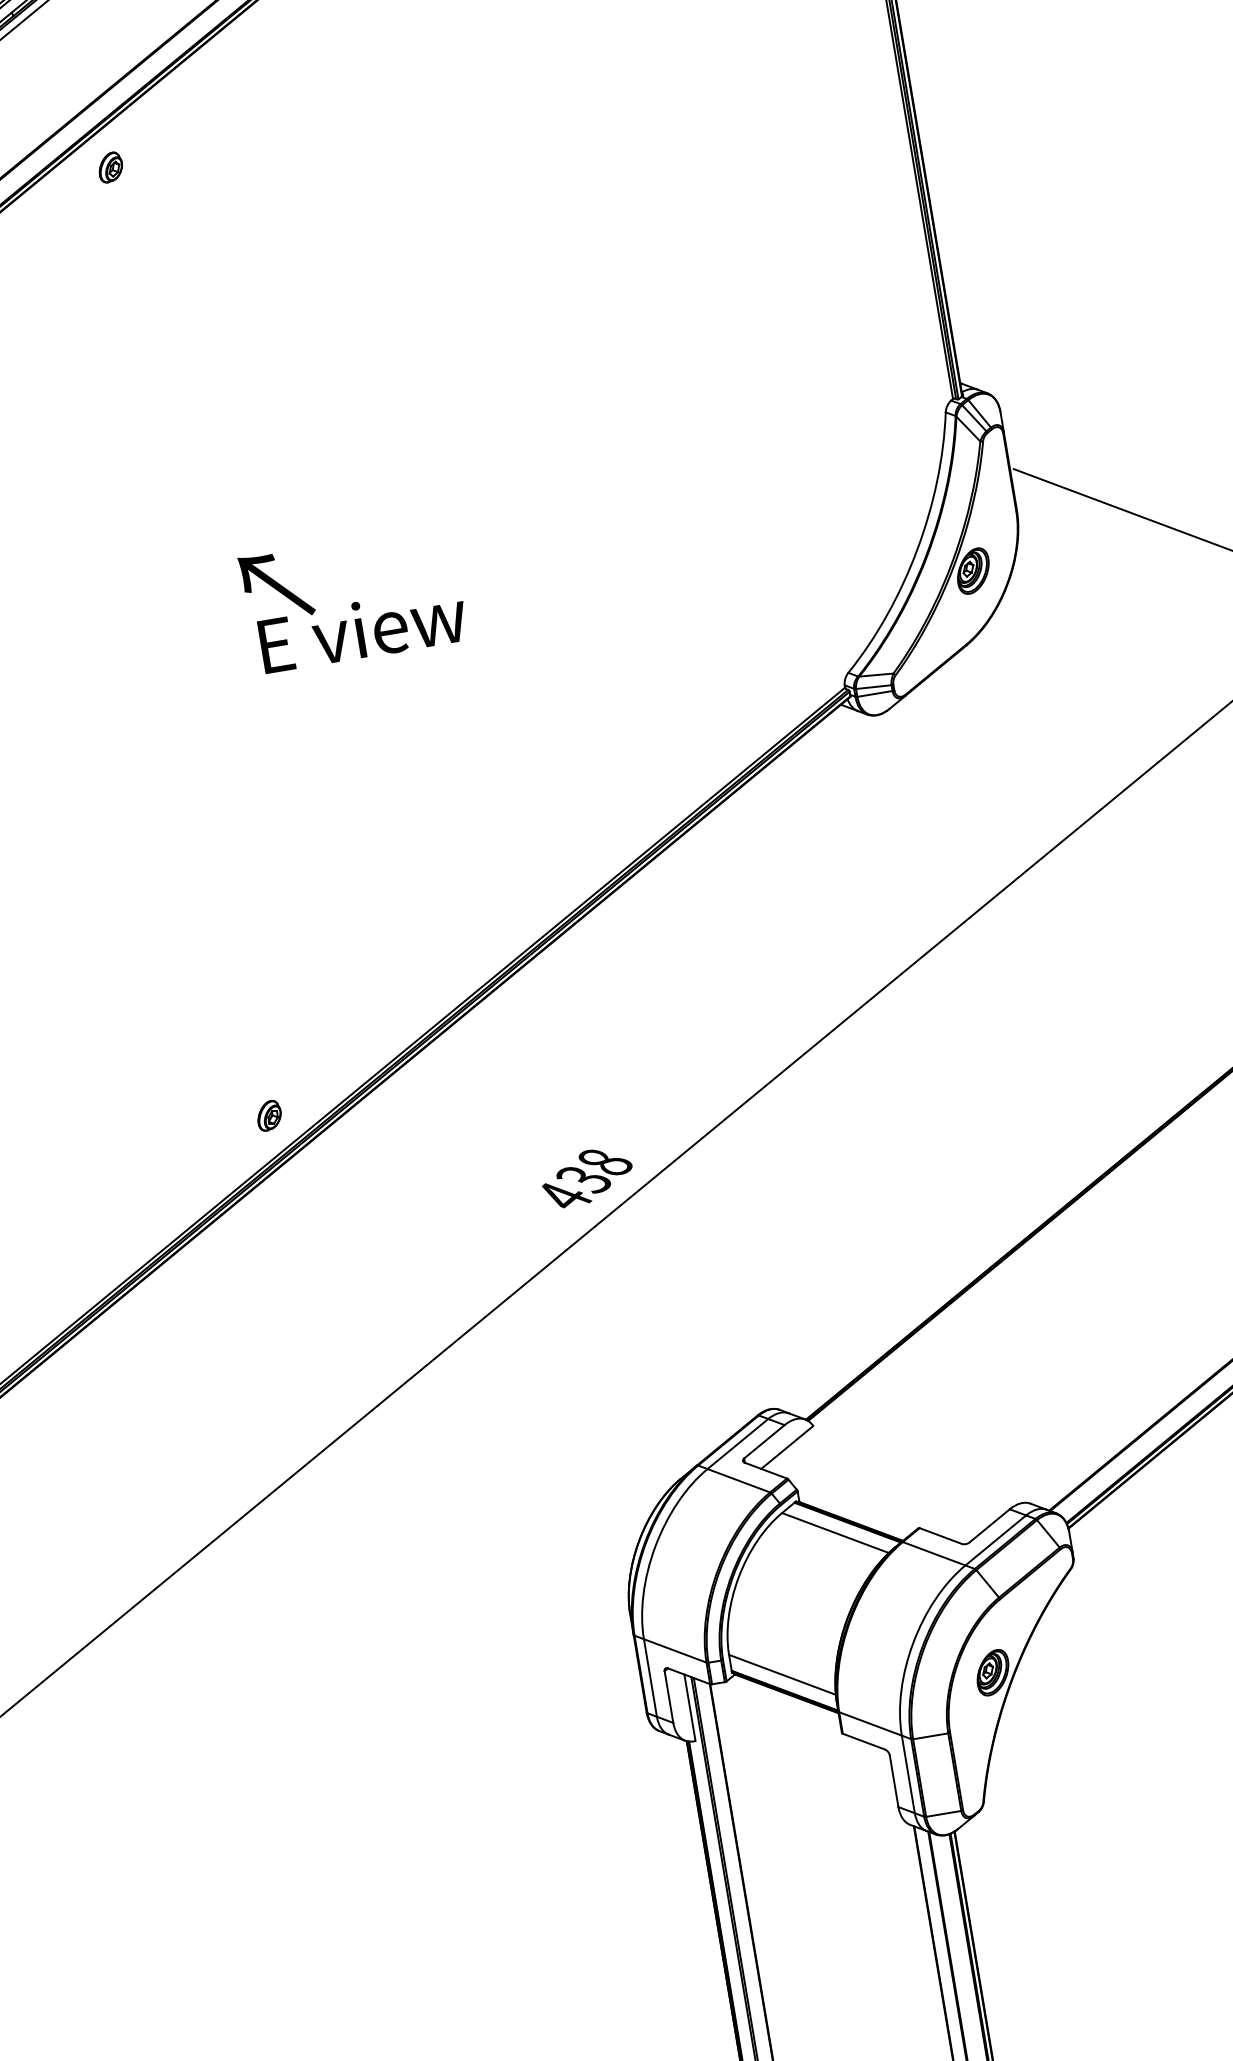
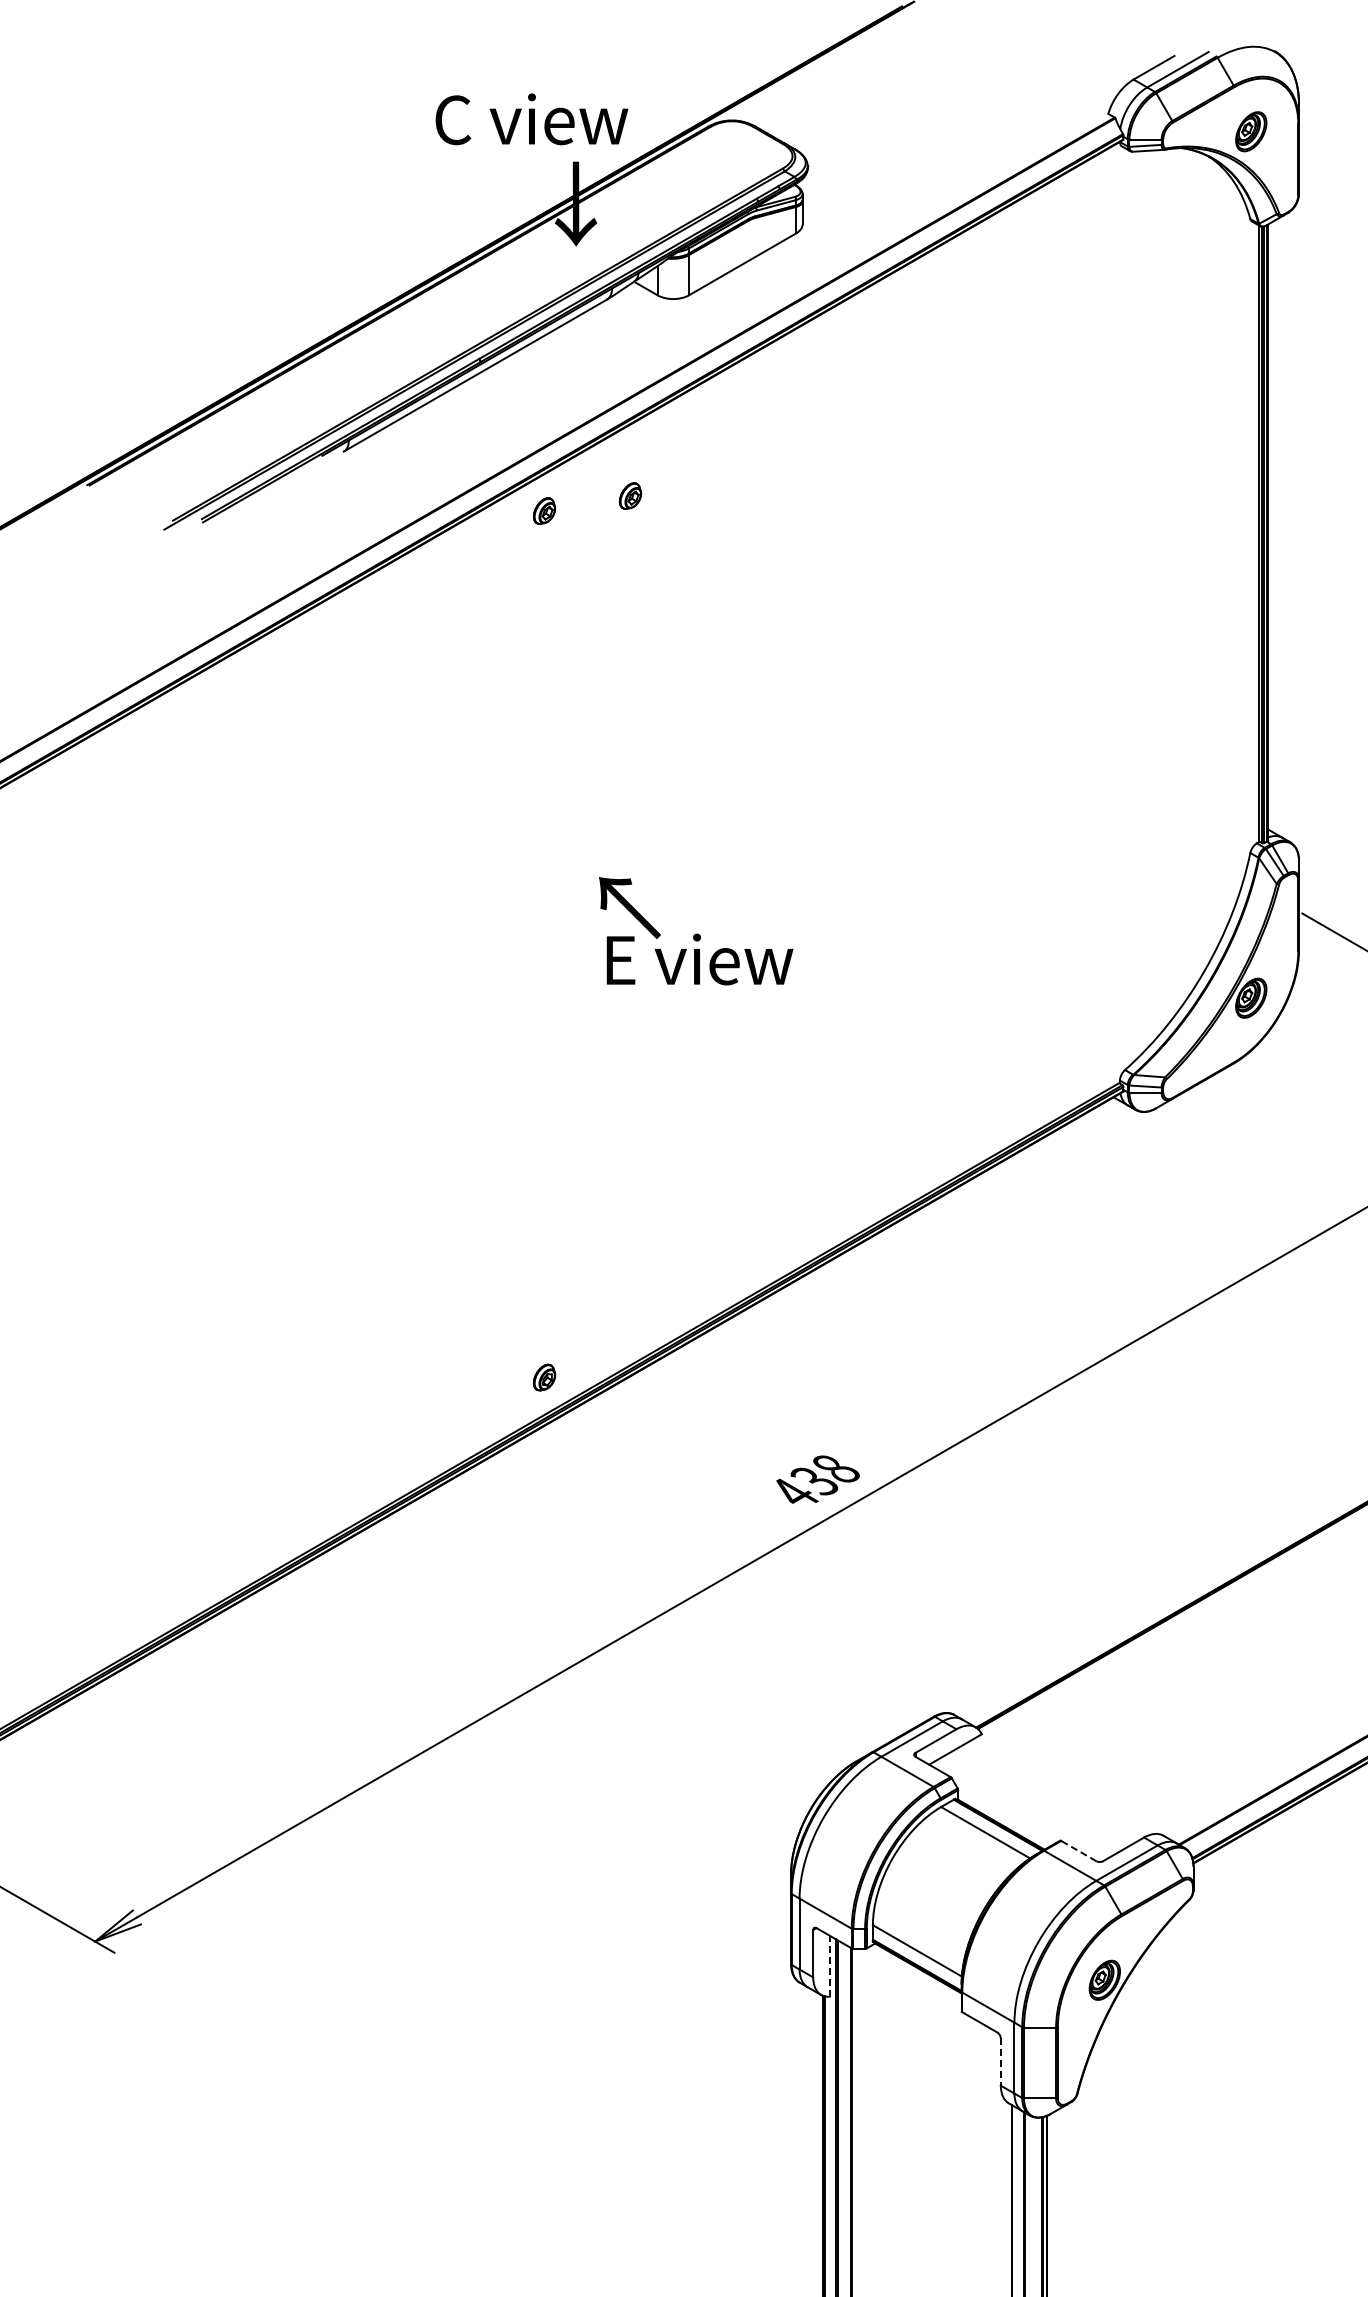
part: (201, 134) -> (630, 495), added
line: (940, 1535) -> (1078, 1850), solid -> dashed
line: (690, 1706) -> (830, 1965), solid -> dashed
line: (893, 1781) -> (1000, 2062), solid -> dashed

